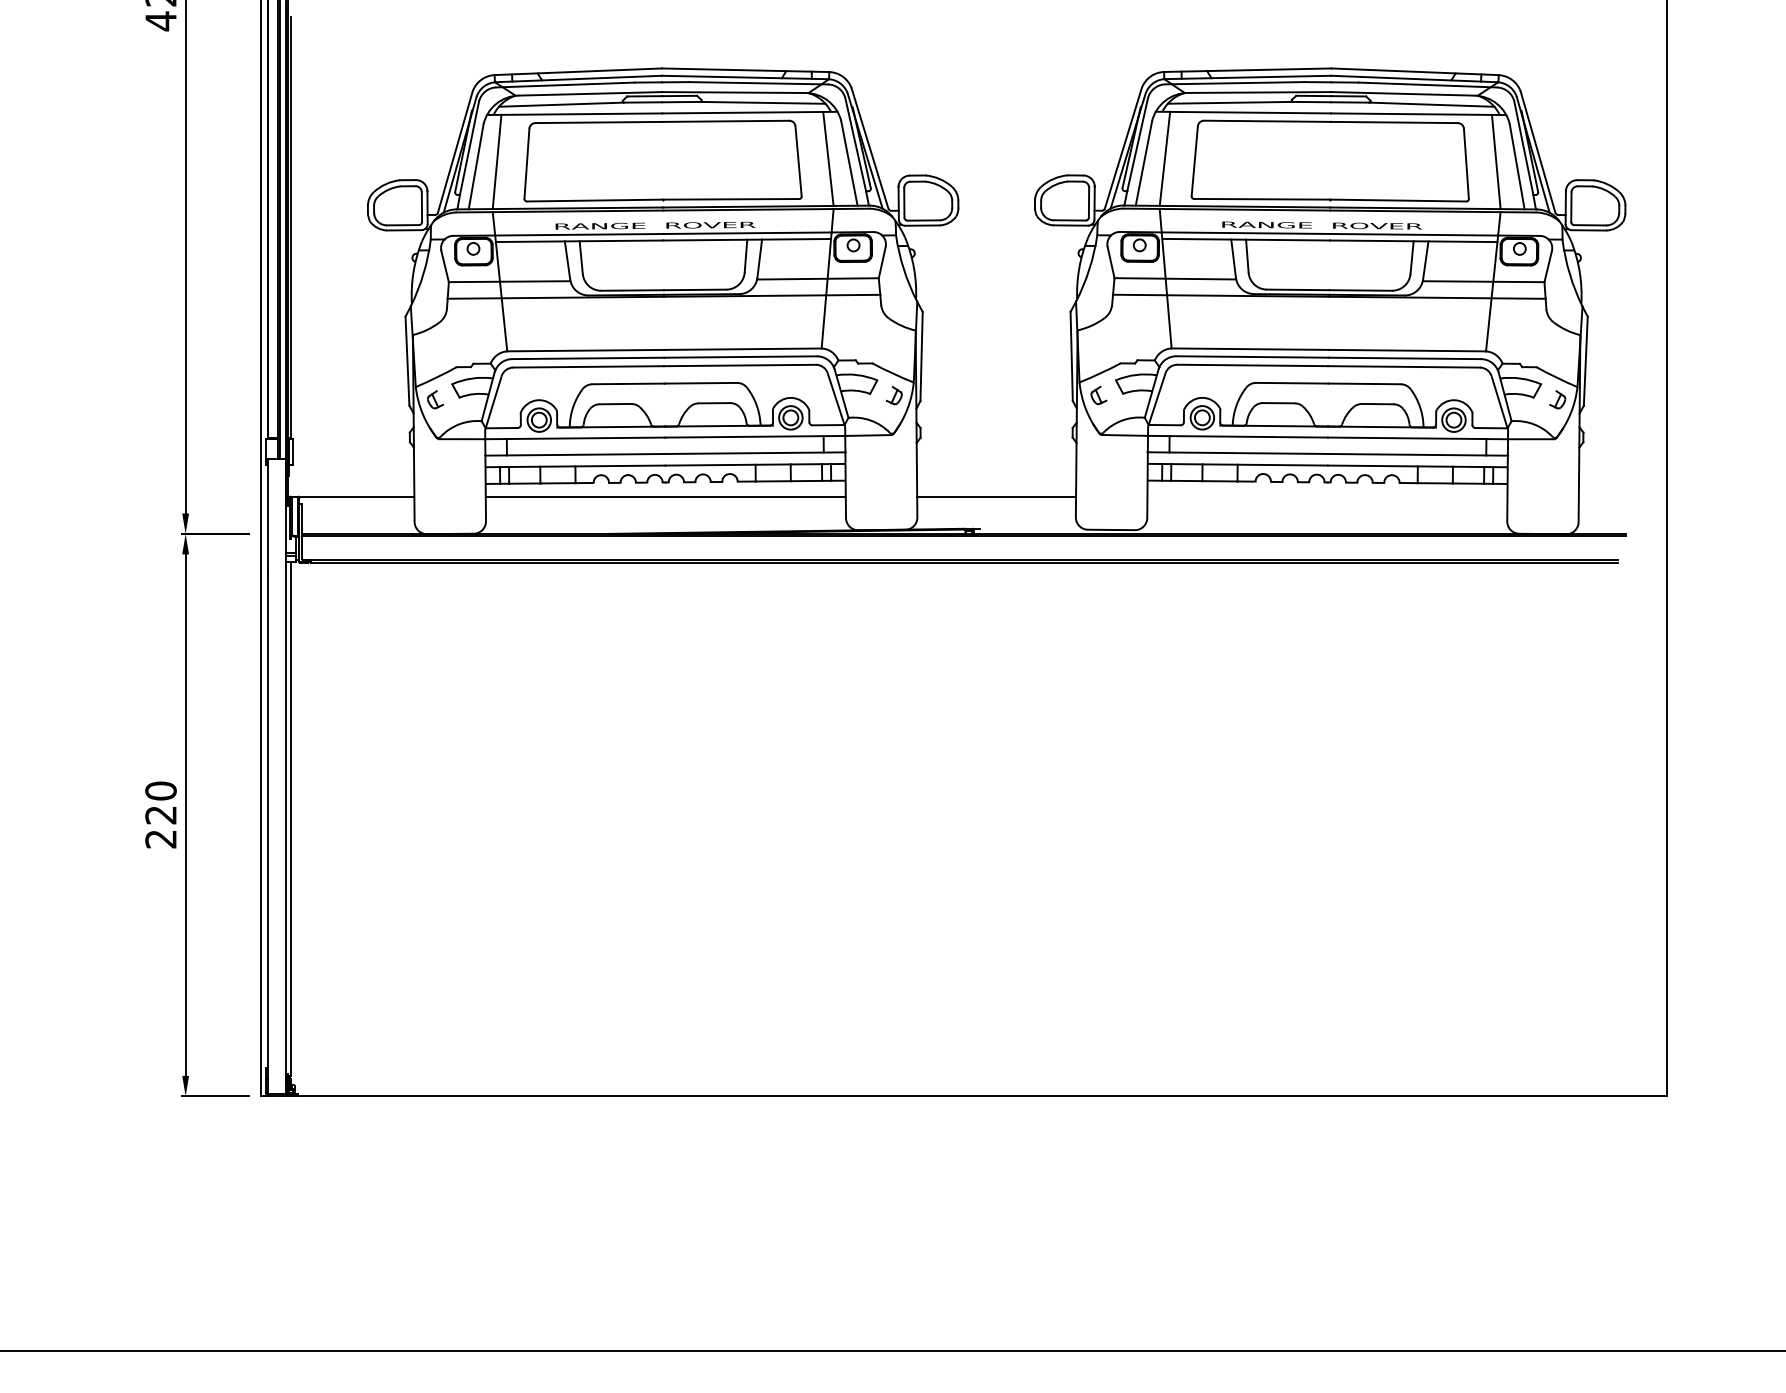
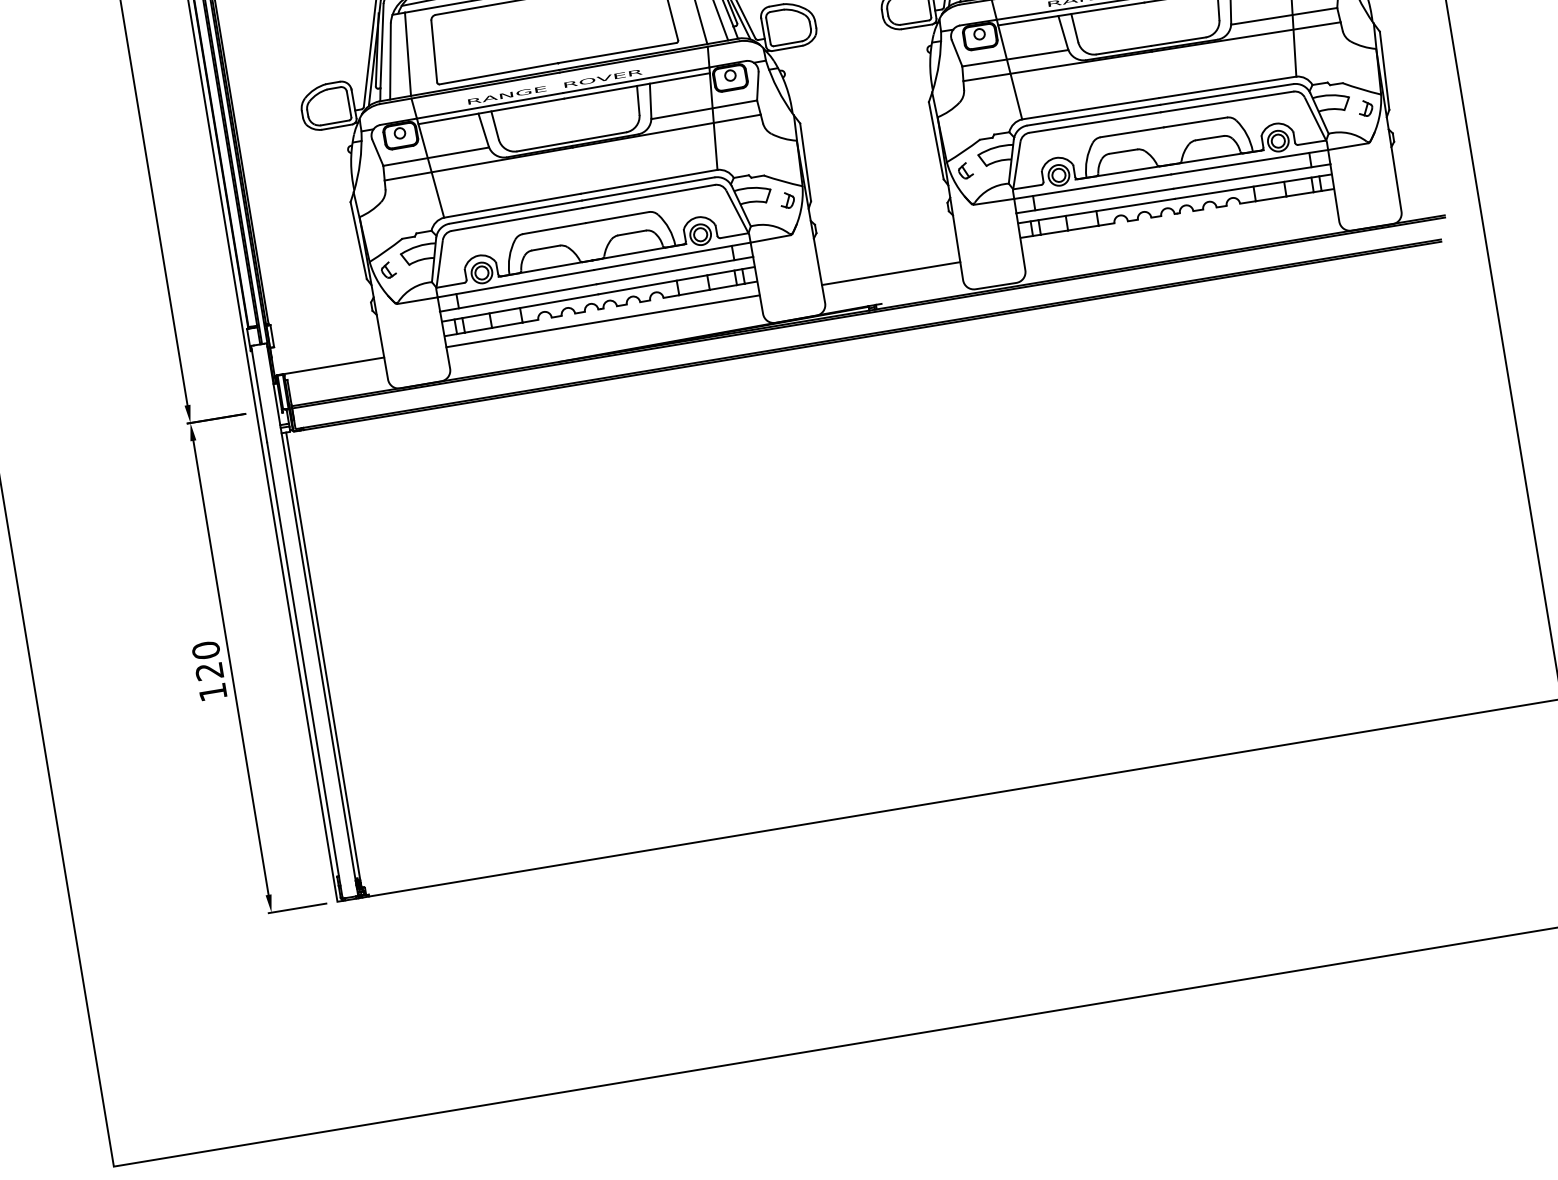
text: (160, 839) -> (212, 692), 220 -> 120

